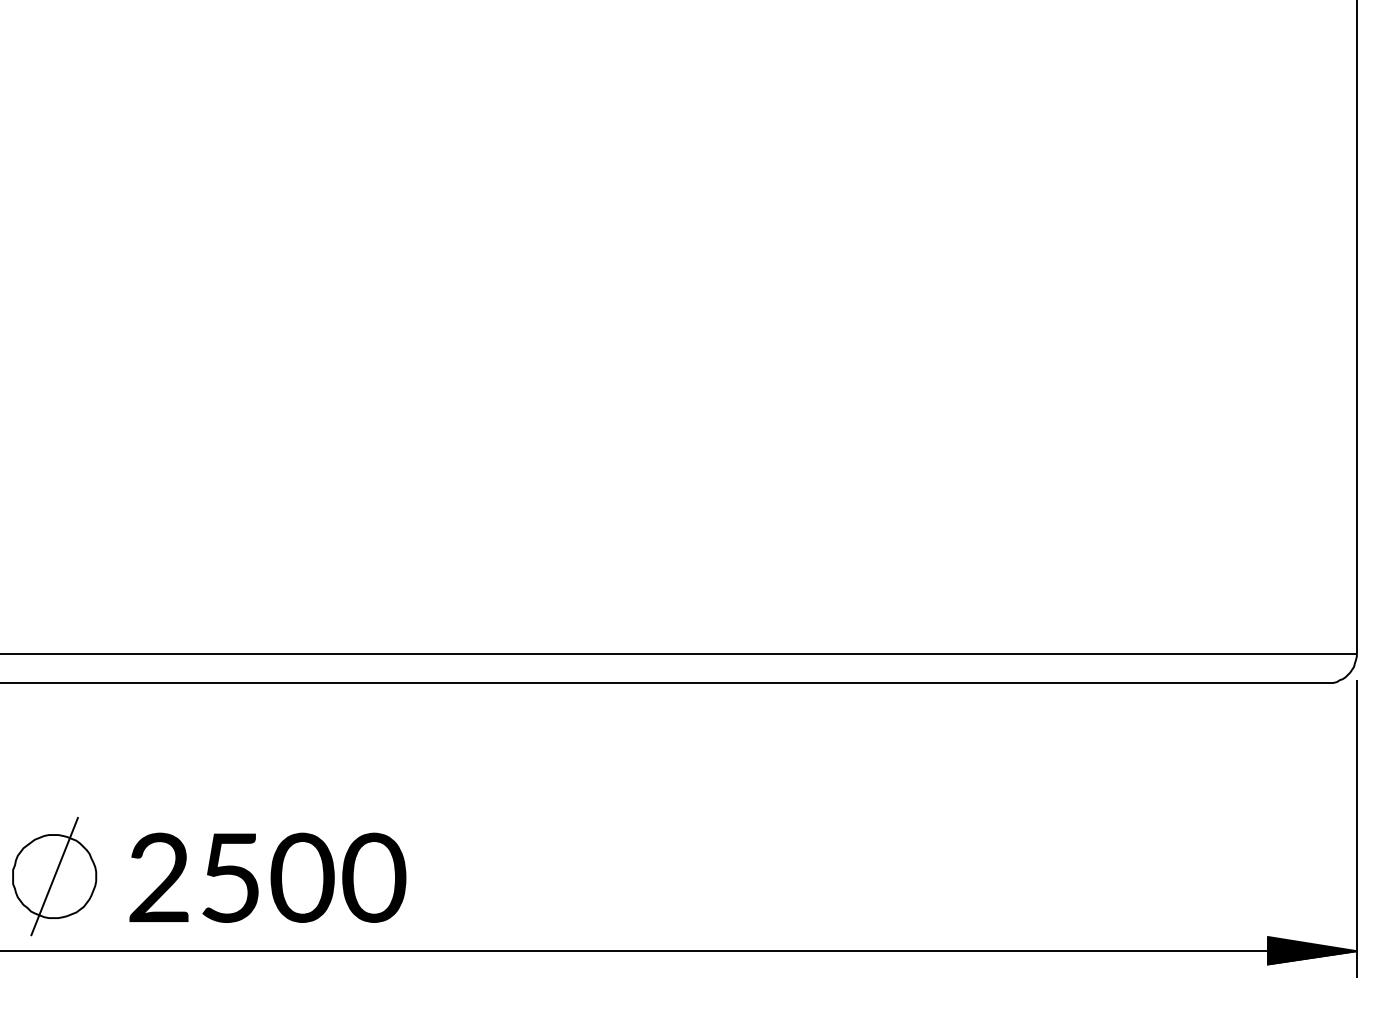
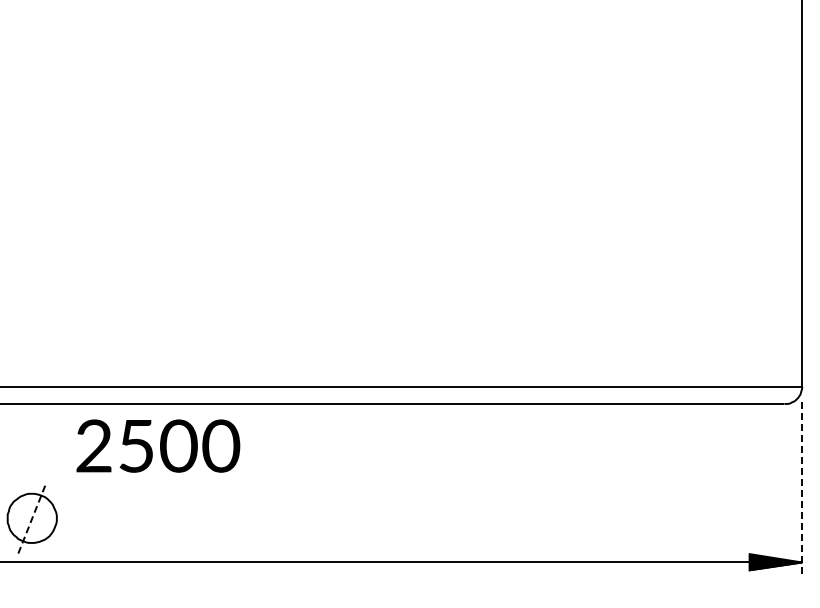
line: (1357, 829) -> (802, 490), solid -> dashed
line: (55, 876) -> (32, 518), solid -> dashed
text: (268, 876) -> (158, 445), moved

